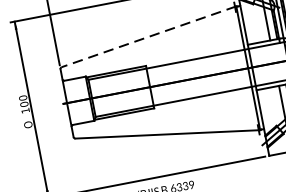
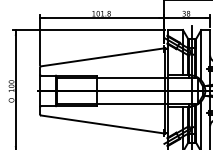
line: (148, 37) -> (102, 57), dashed -> solid

